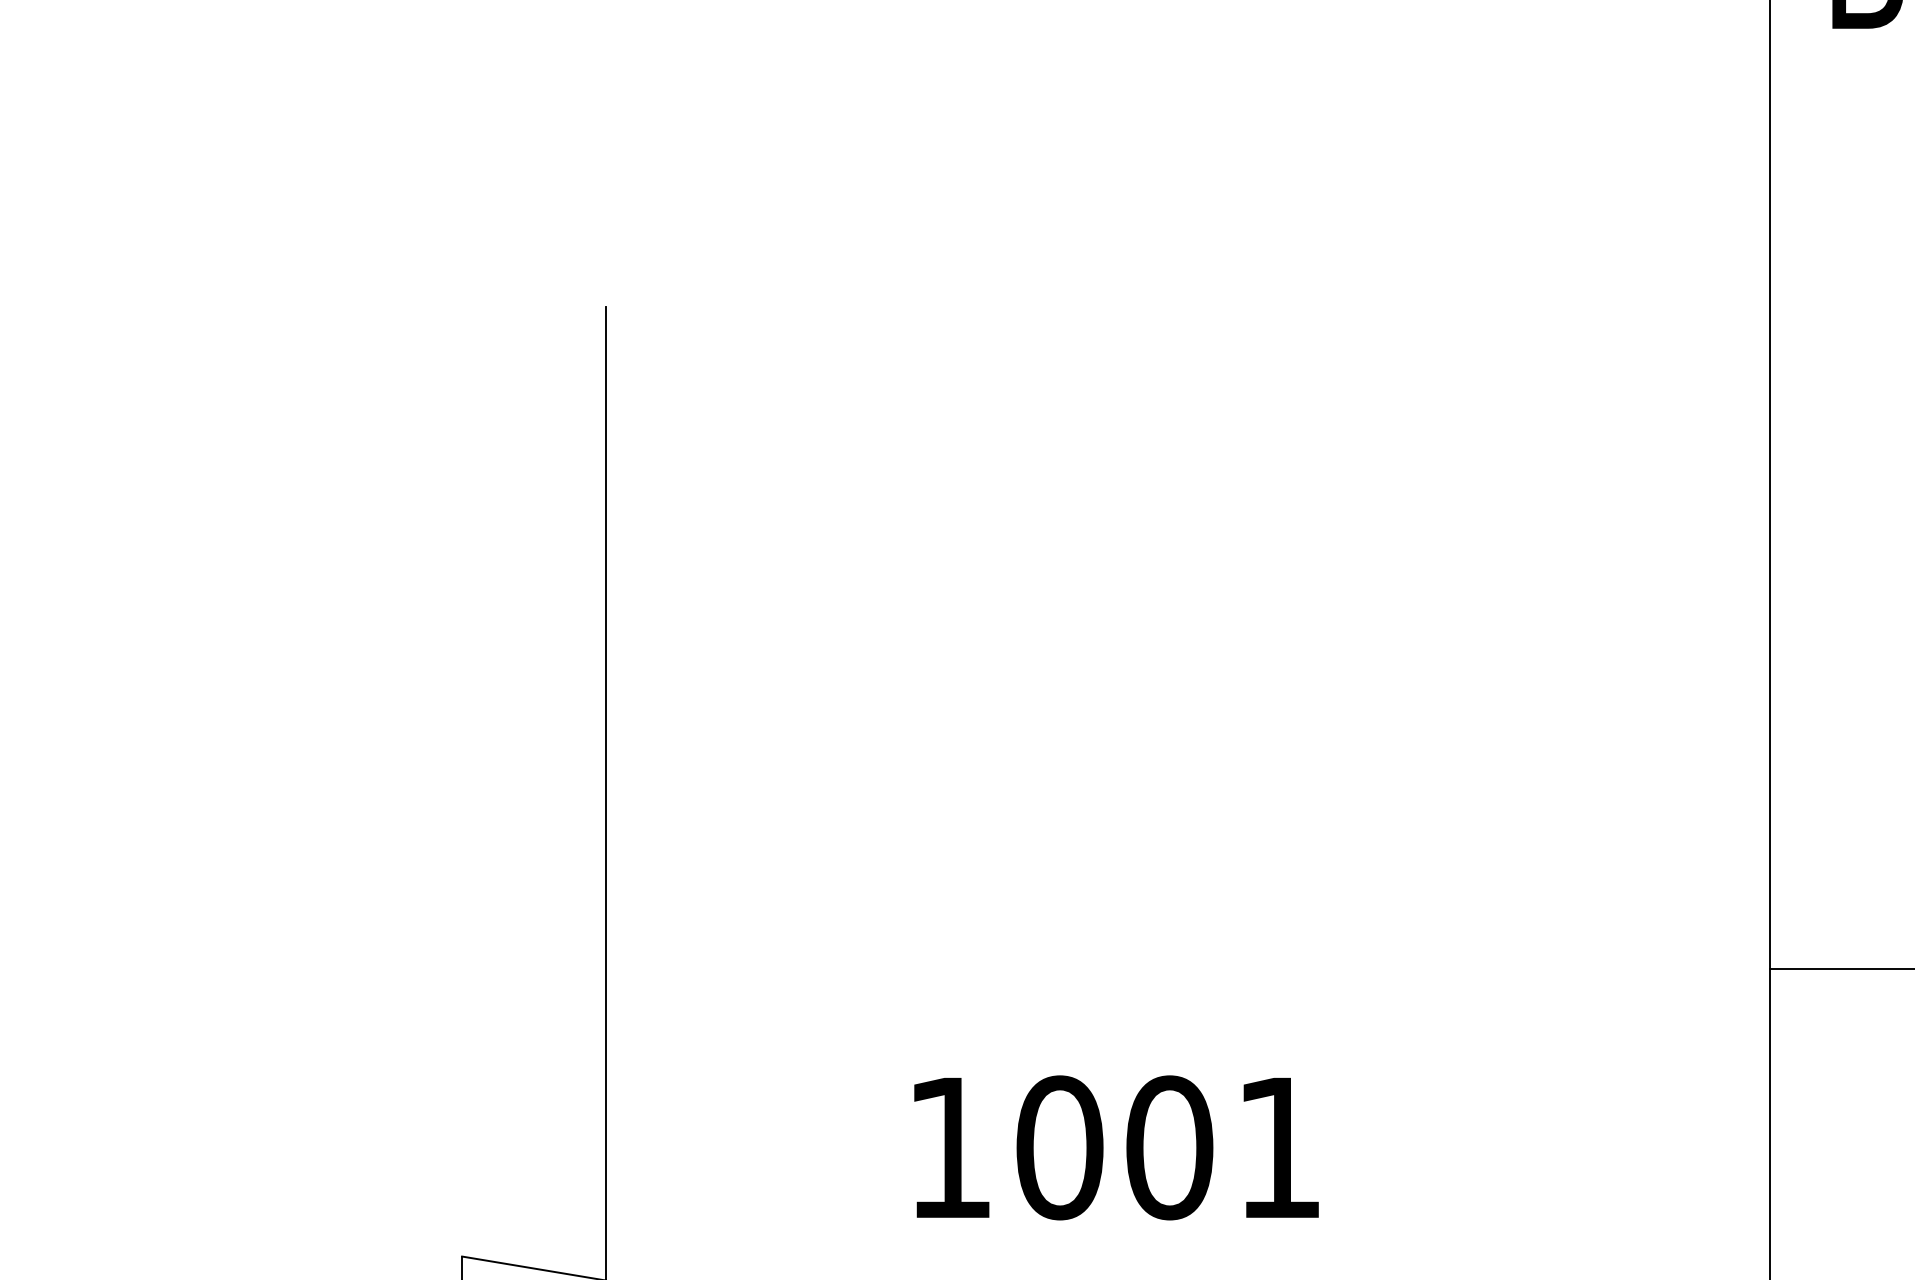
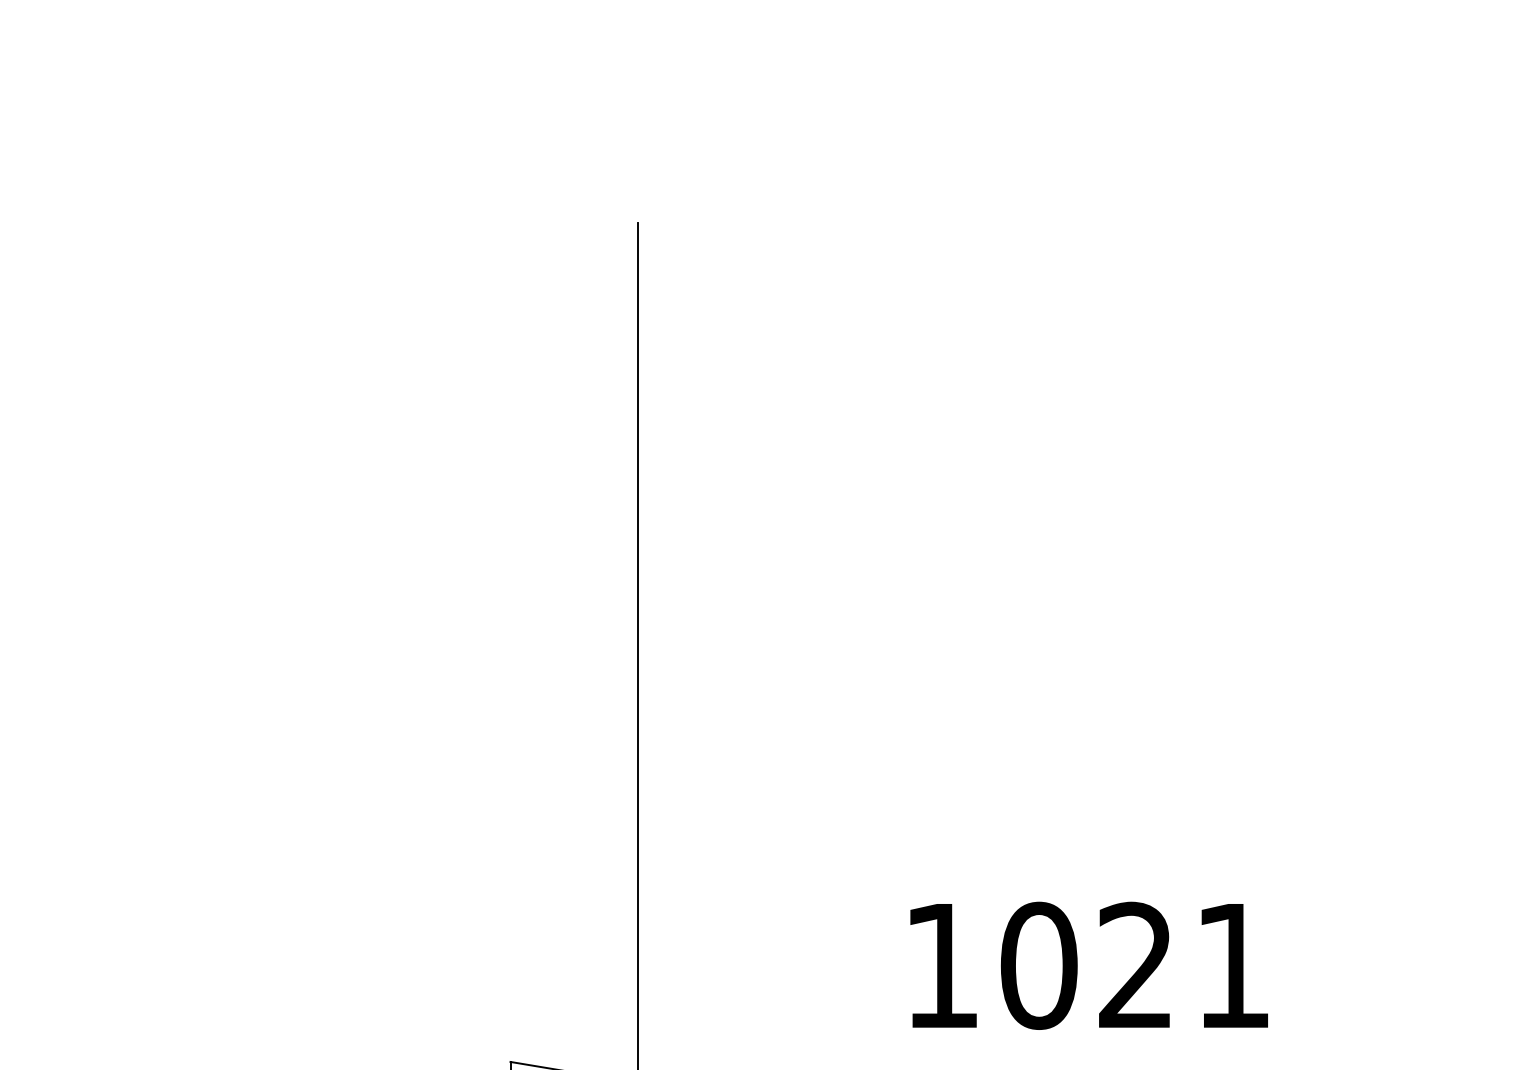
text: (1169, 1147) -> (1136, 965), 1001 -> 1021

